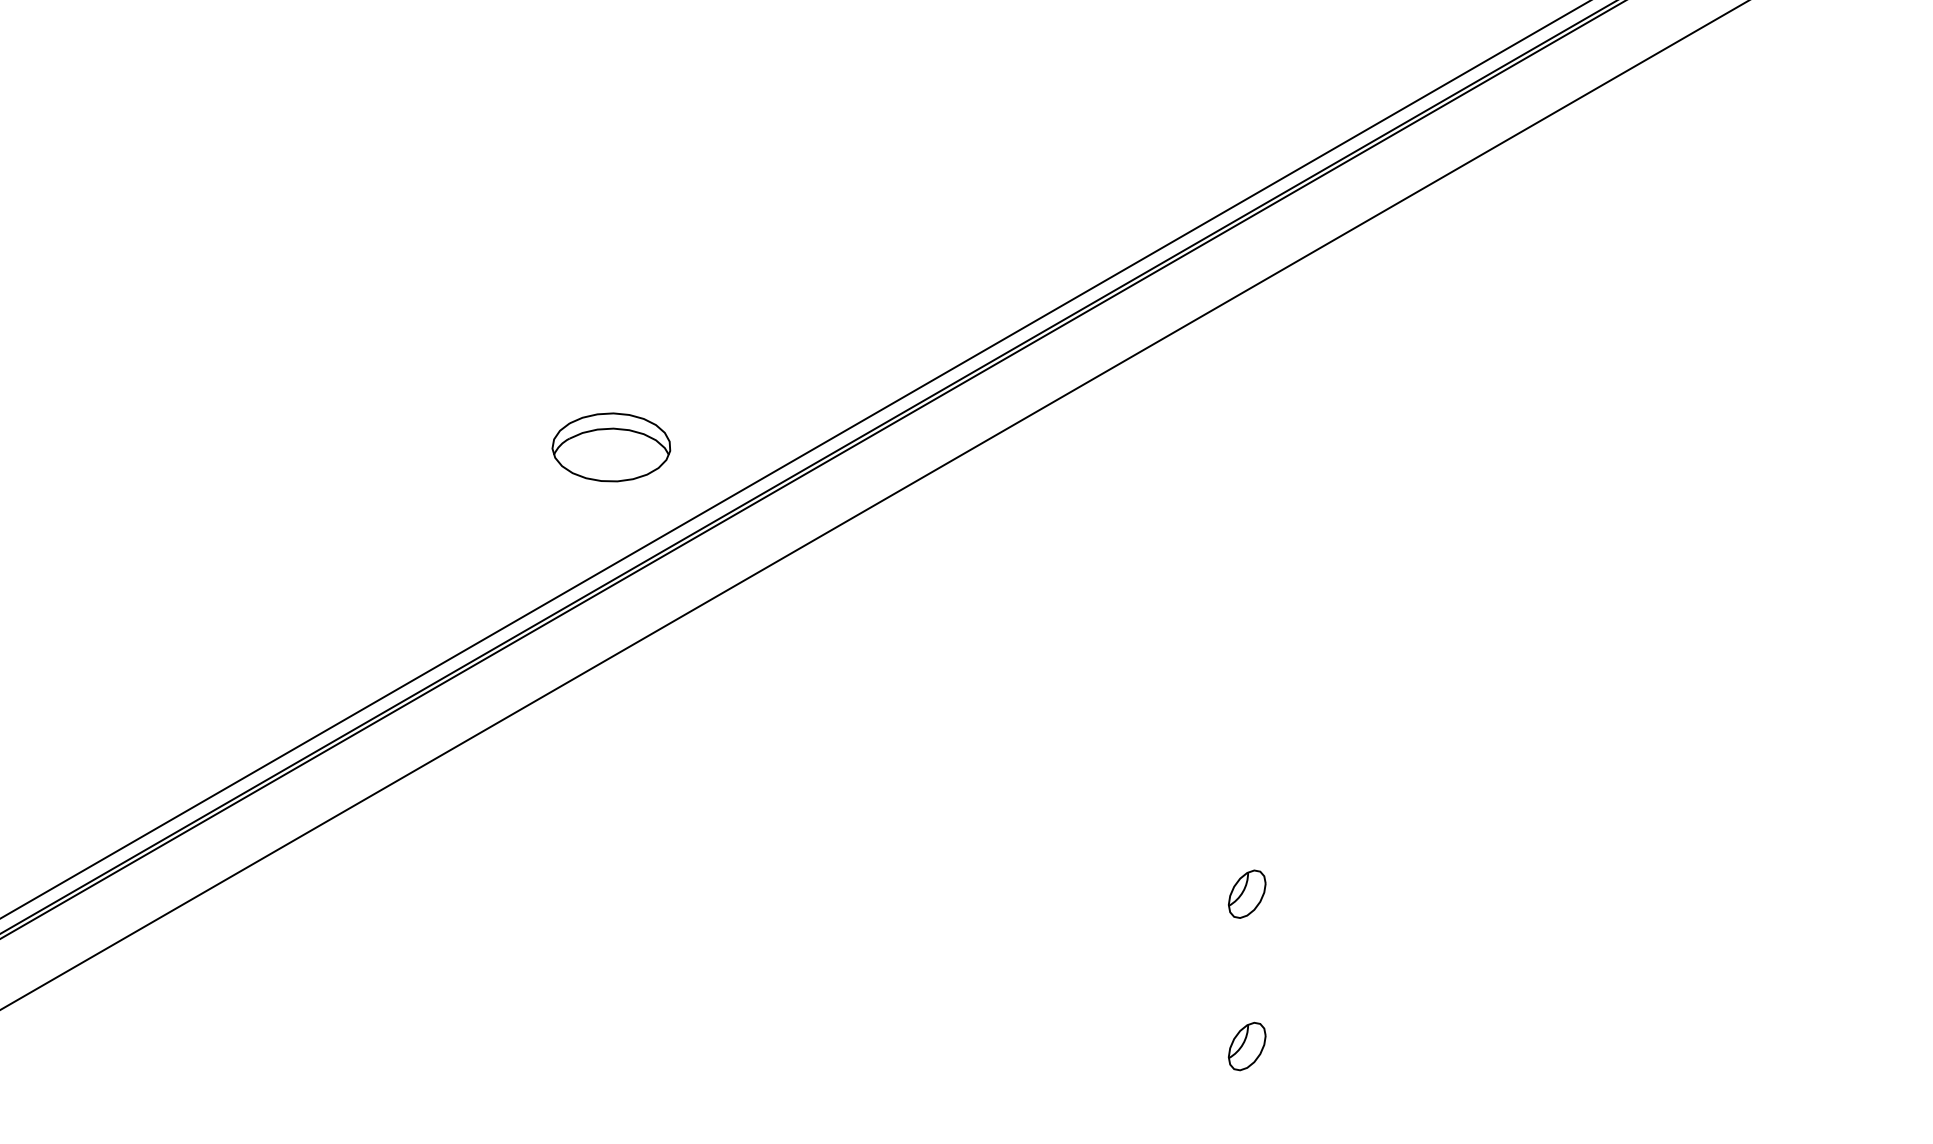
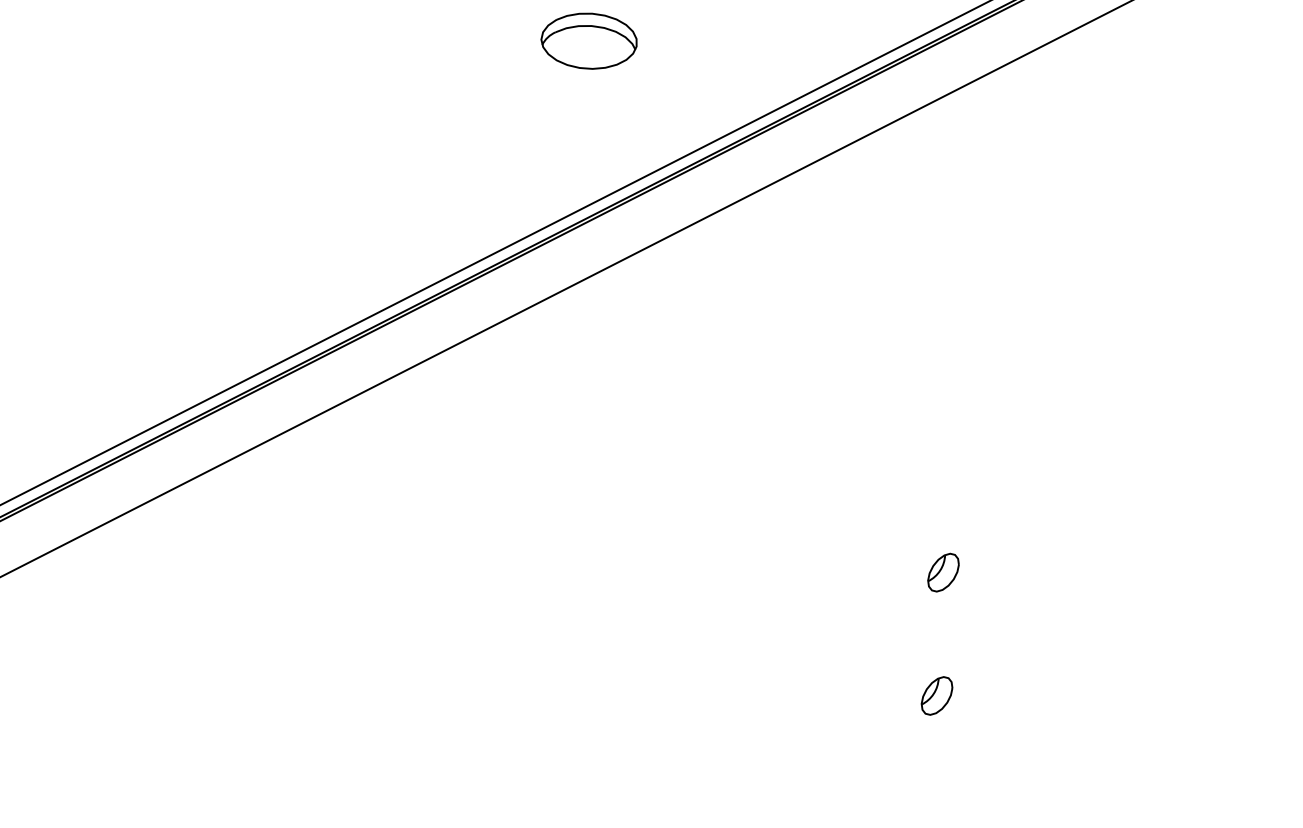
part: (611, 447) -> (589, 41), moved

